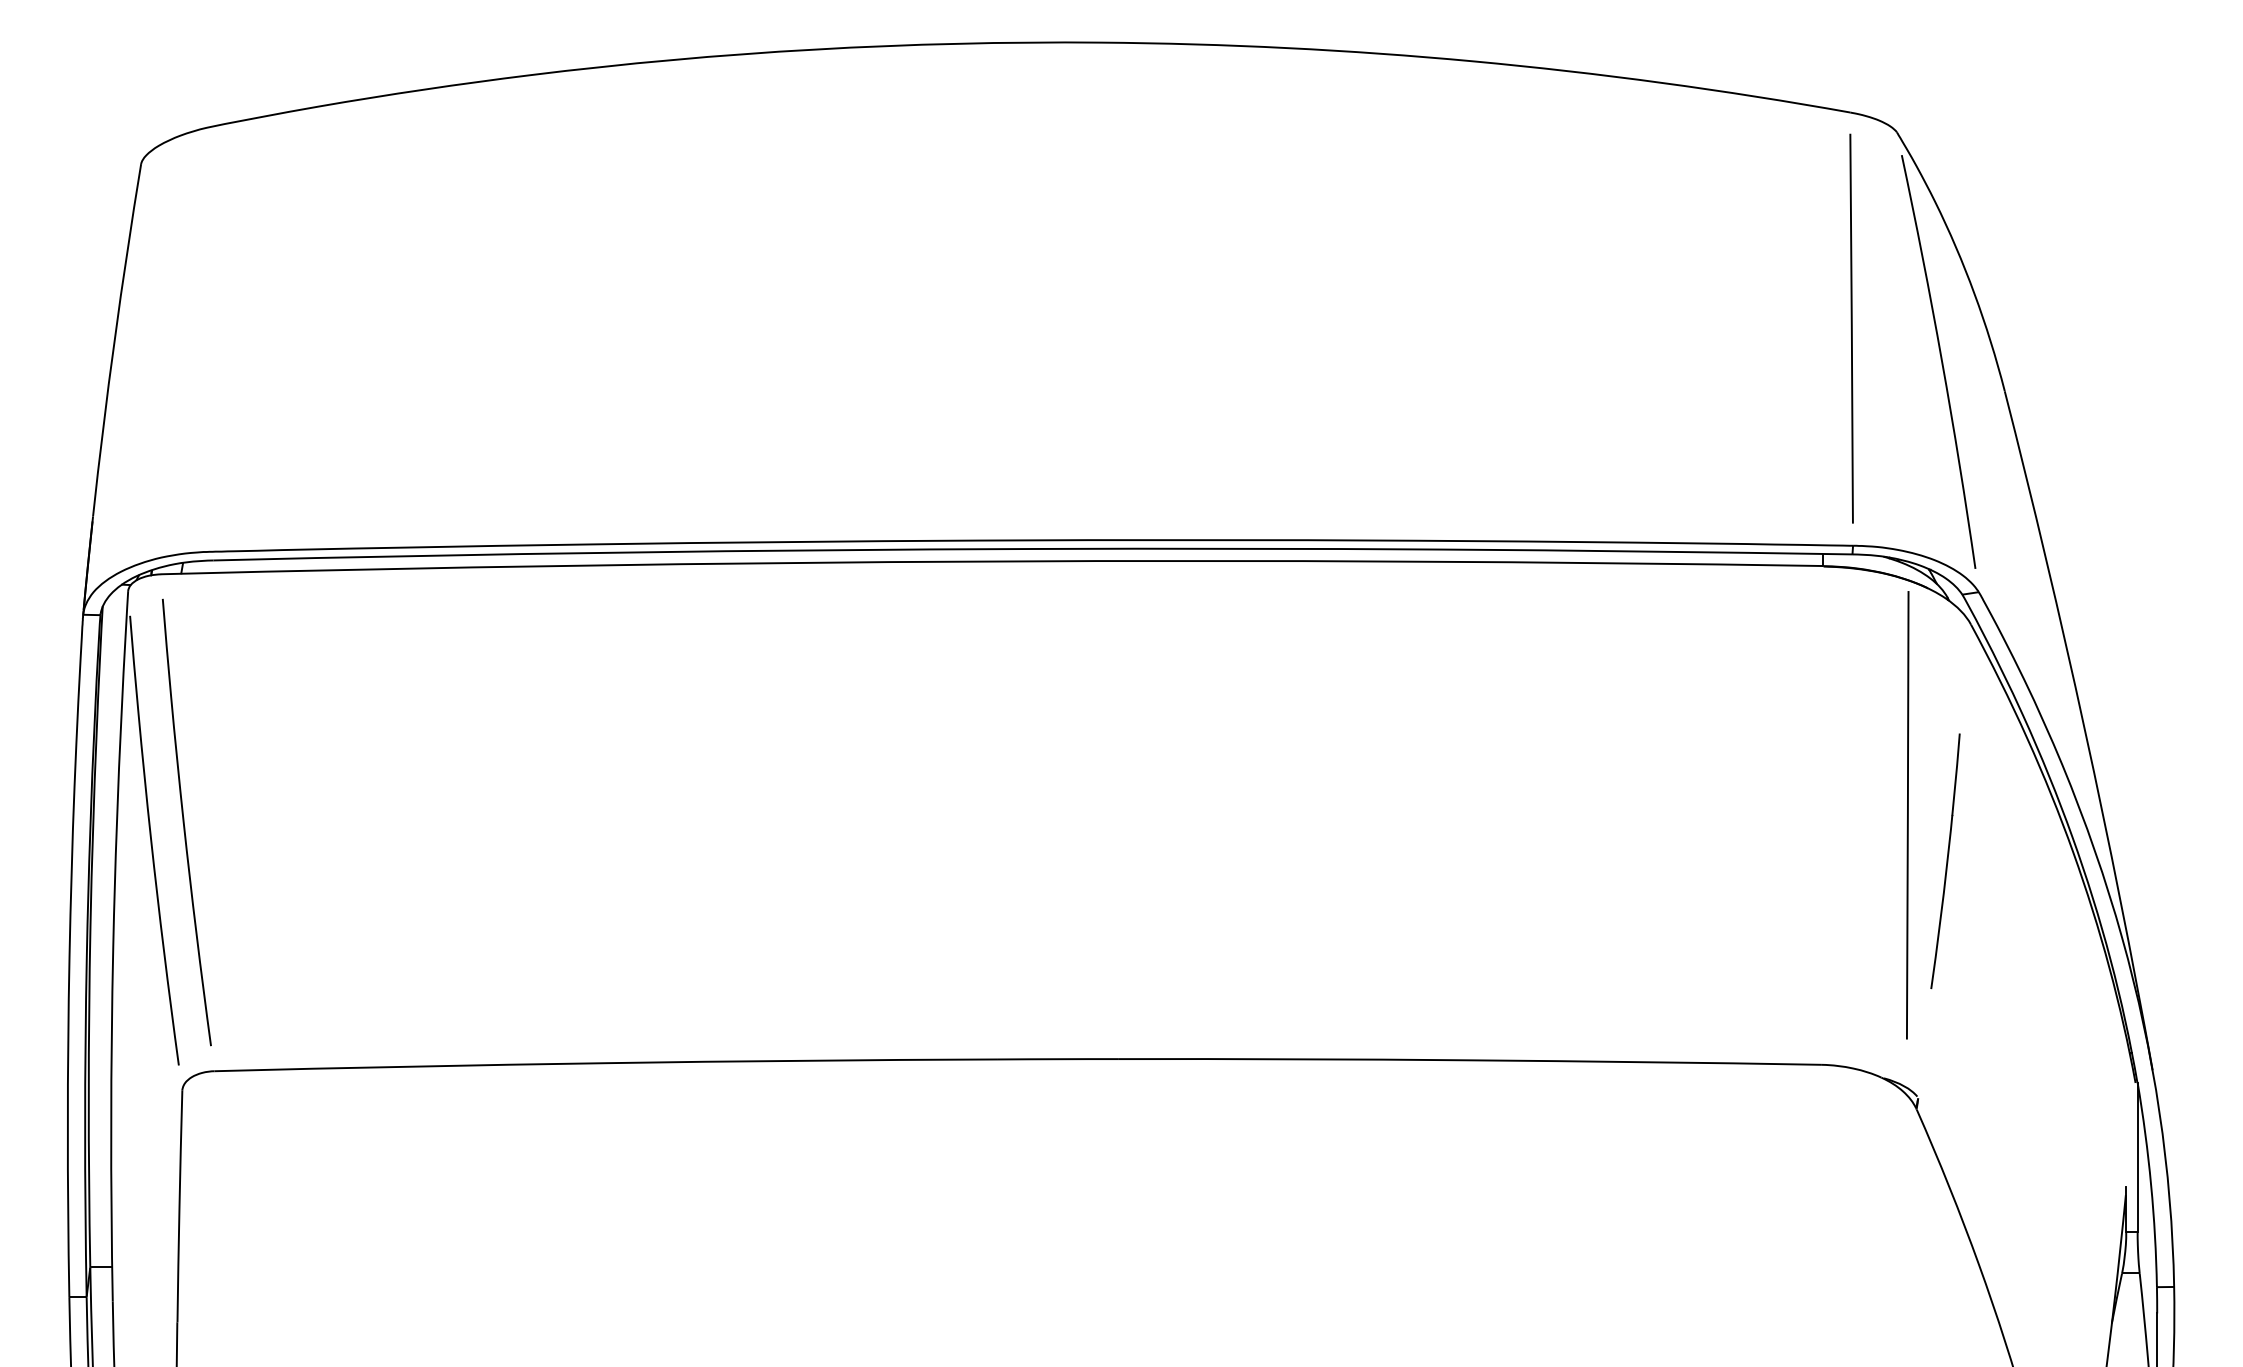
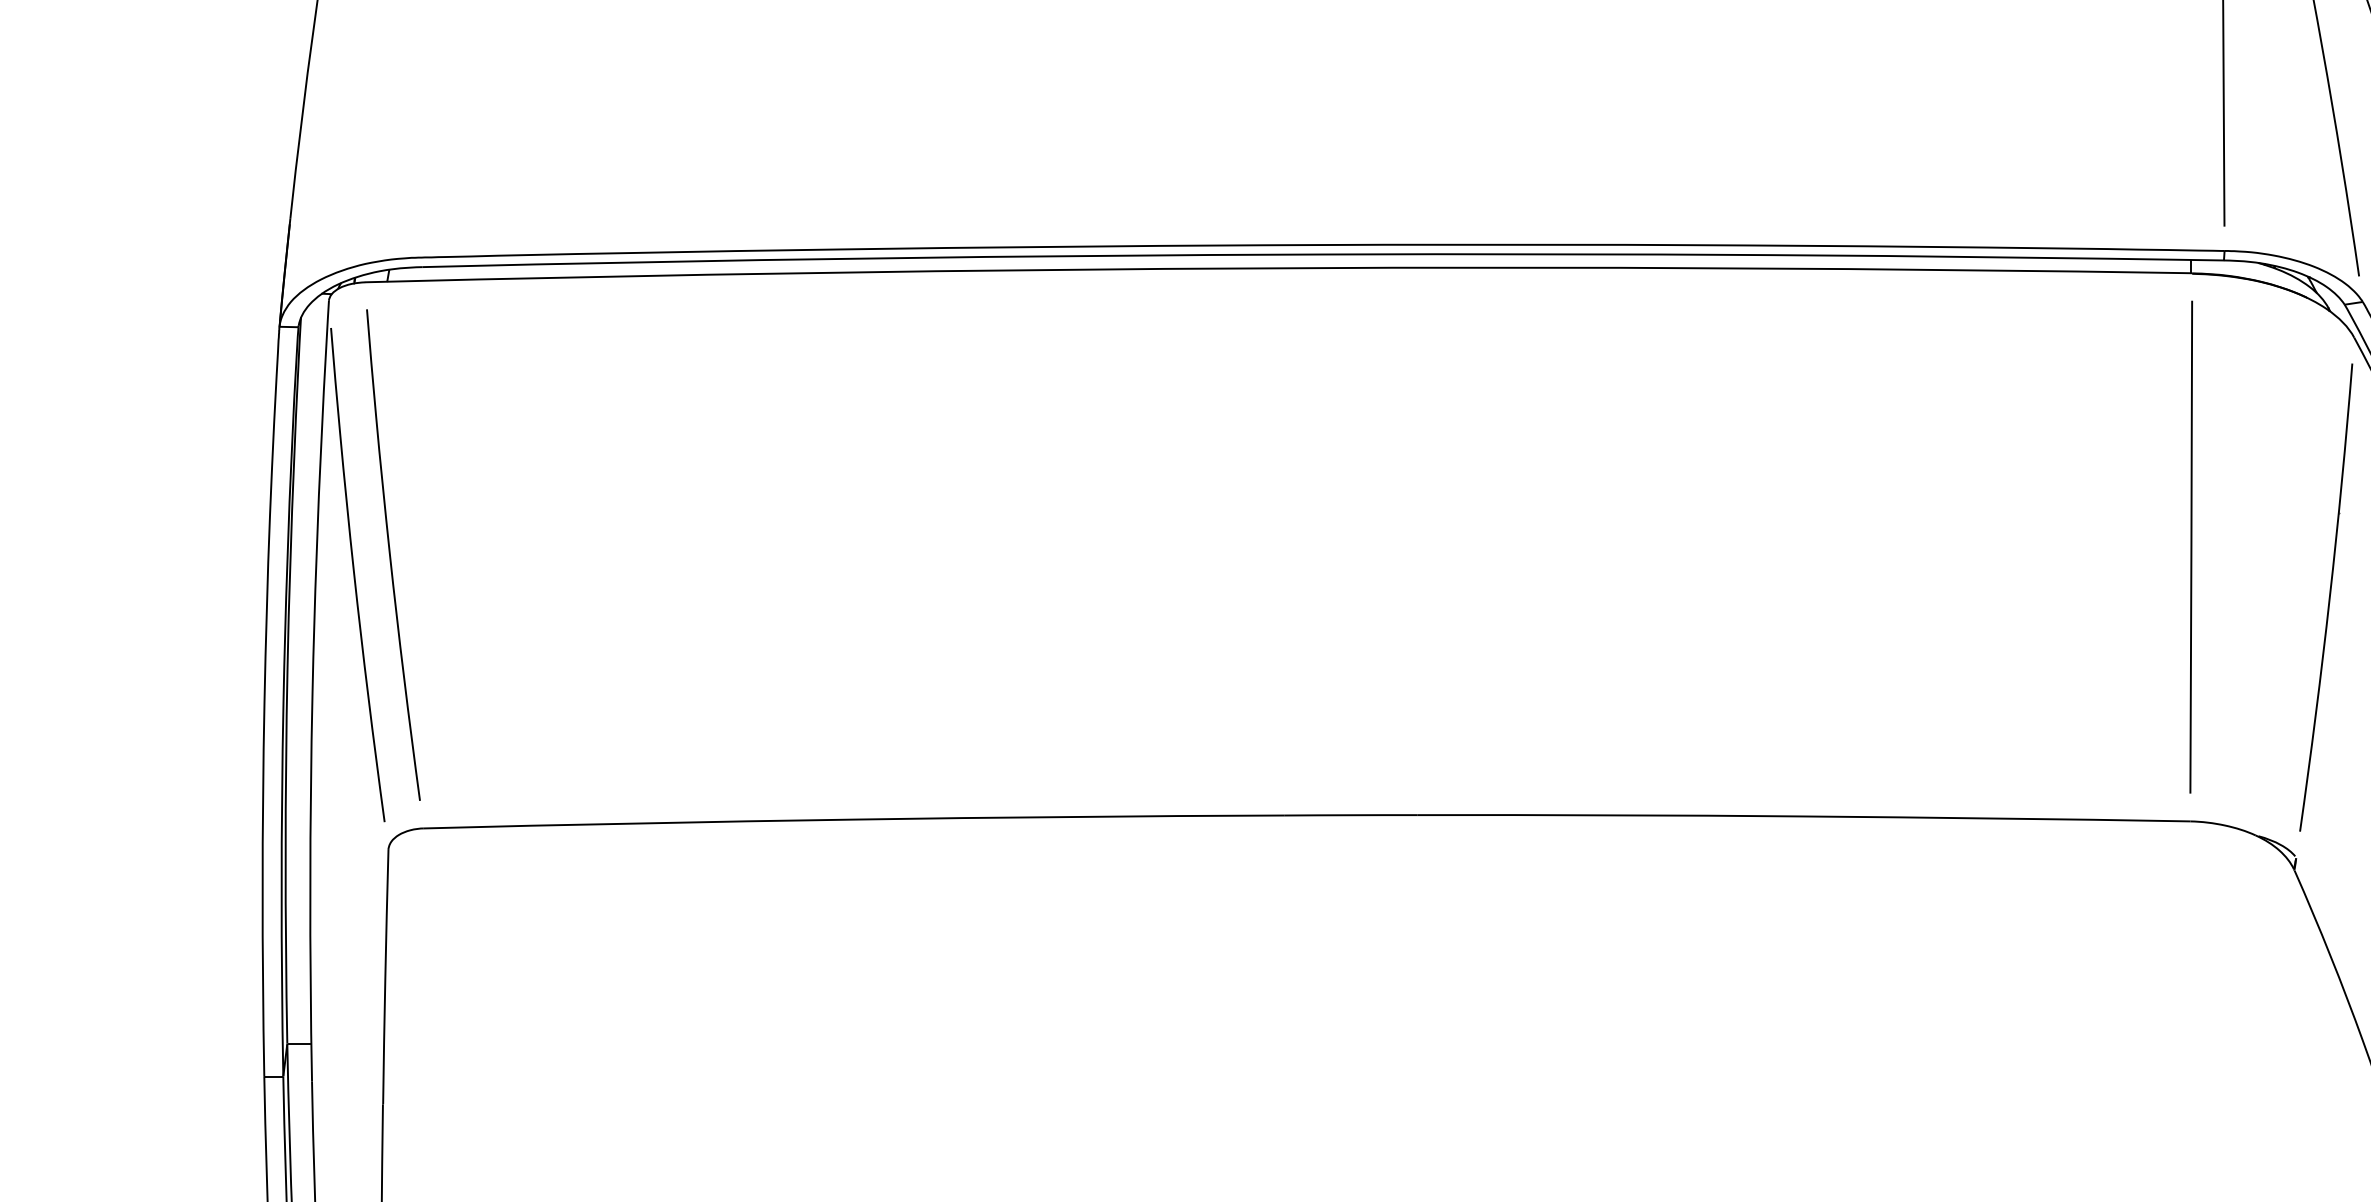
line: (1907, 815) -> (2191, 547), moved
part: (1945, 861) -> (2326, 597), size x1.67

